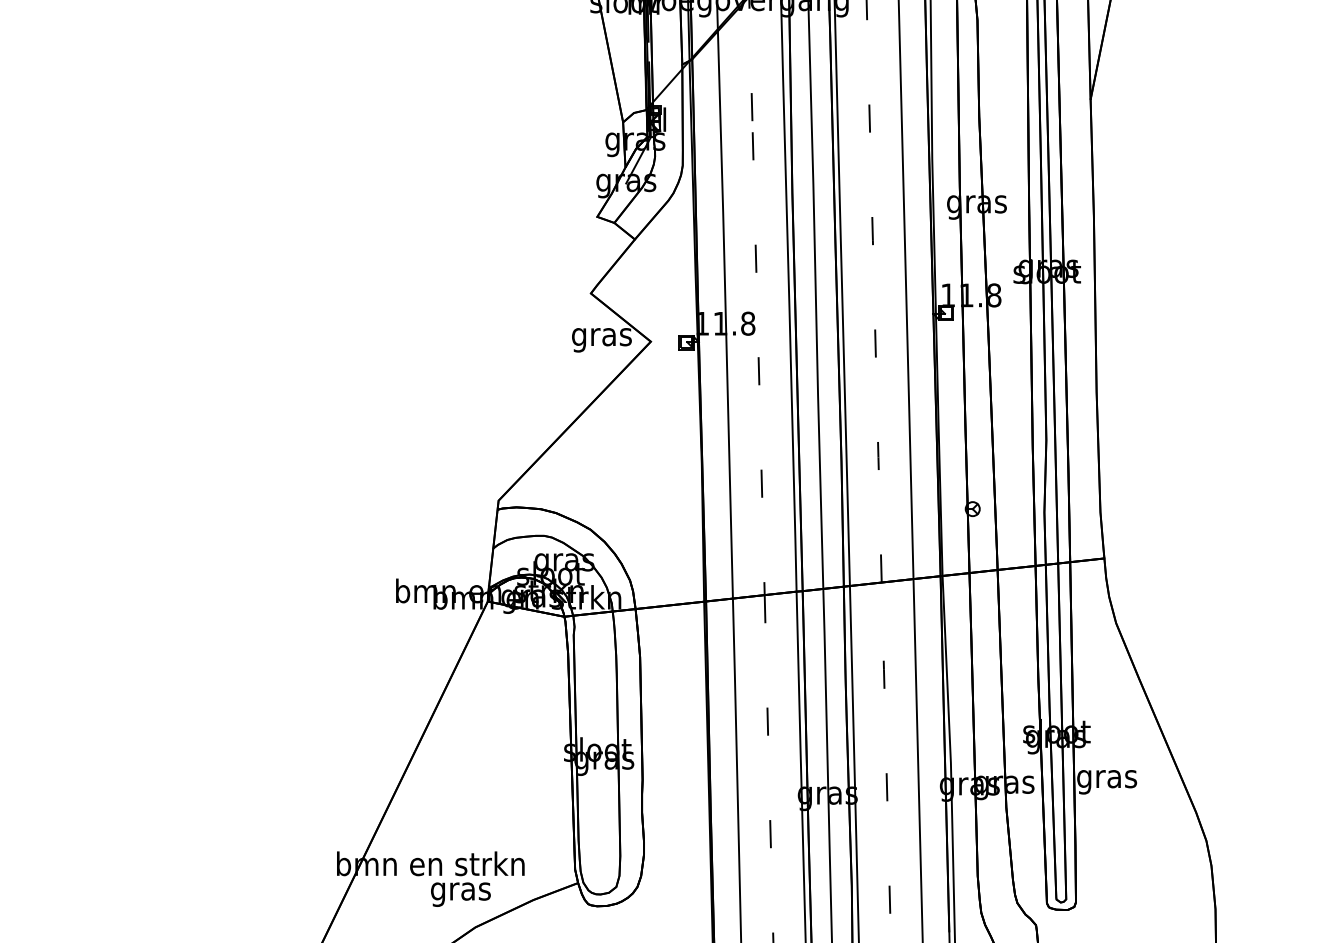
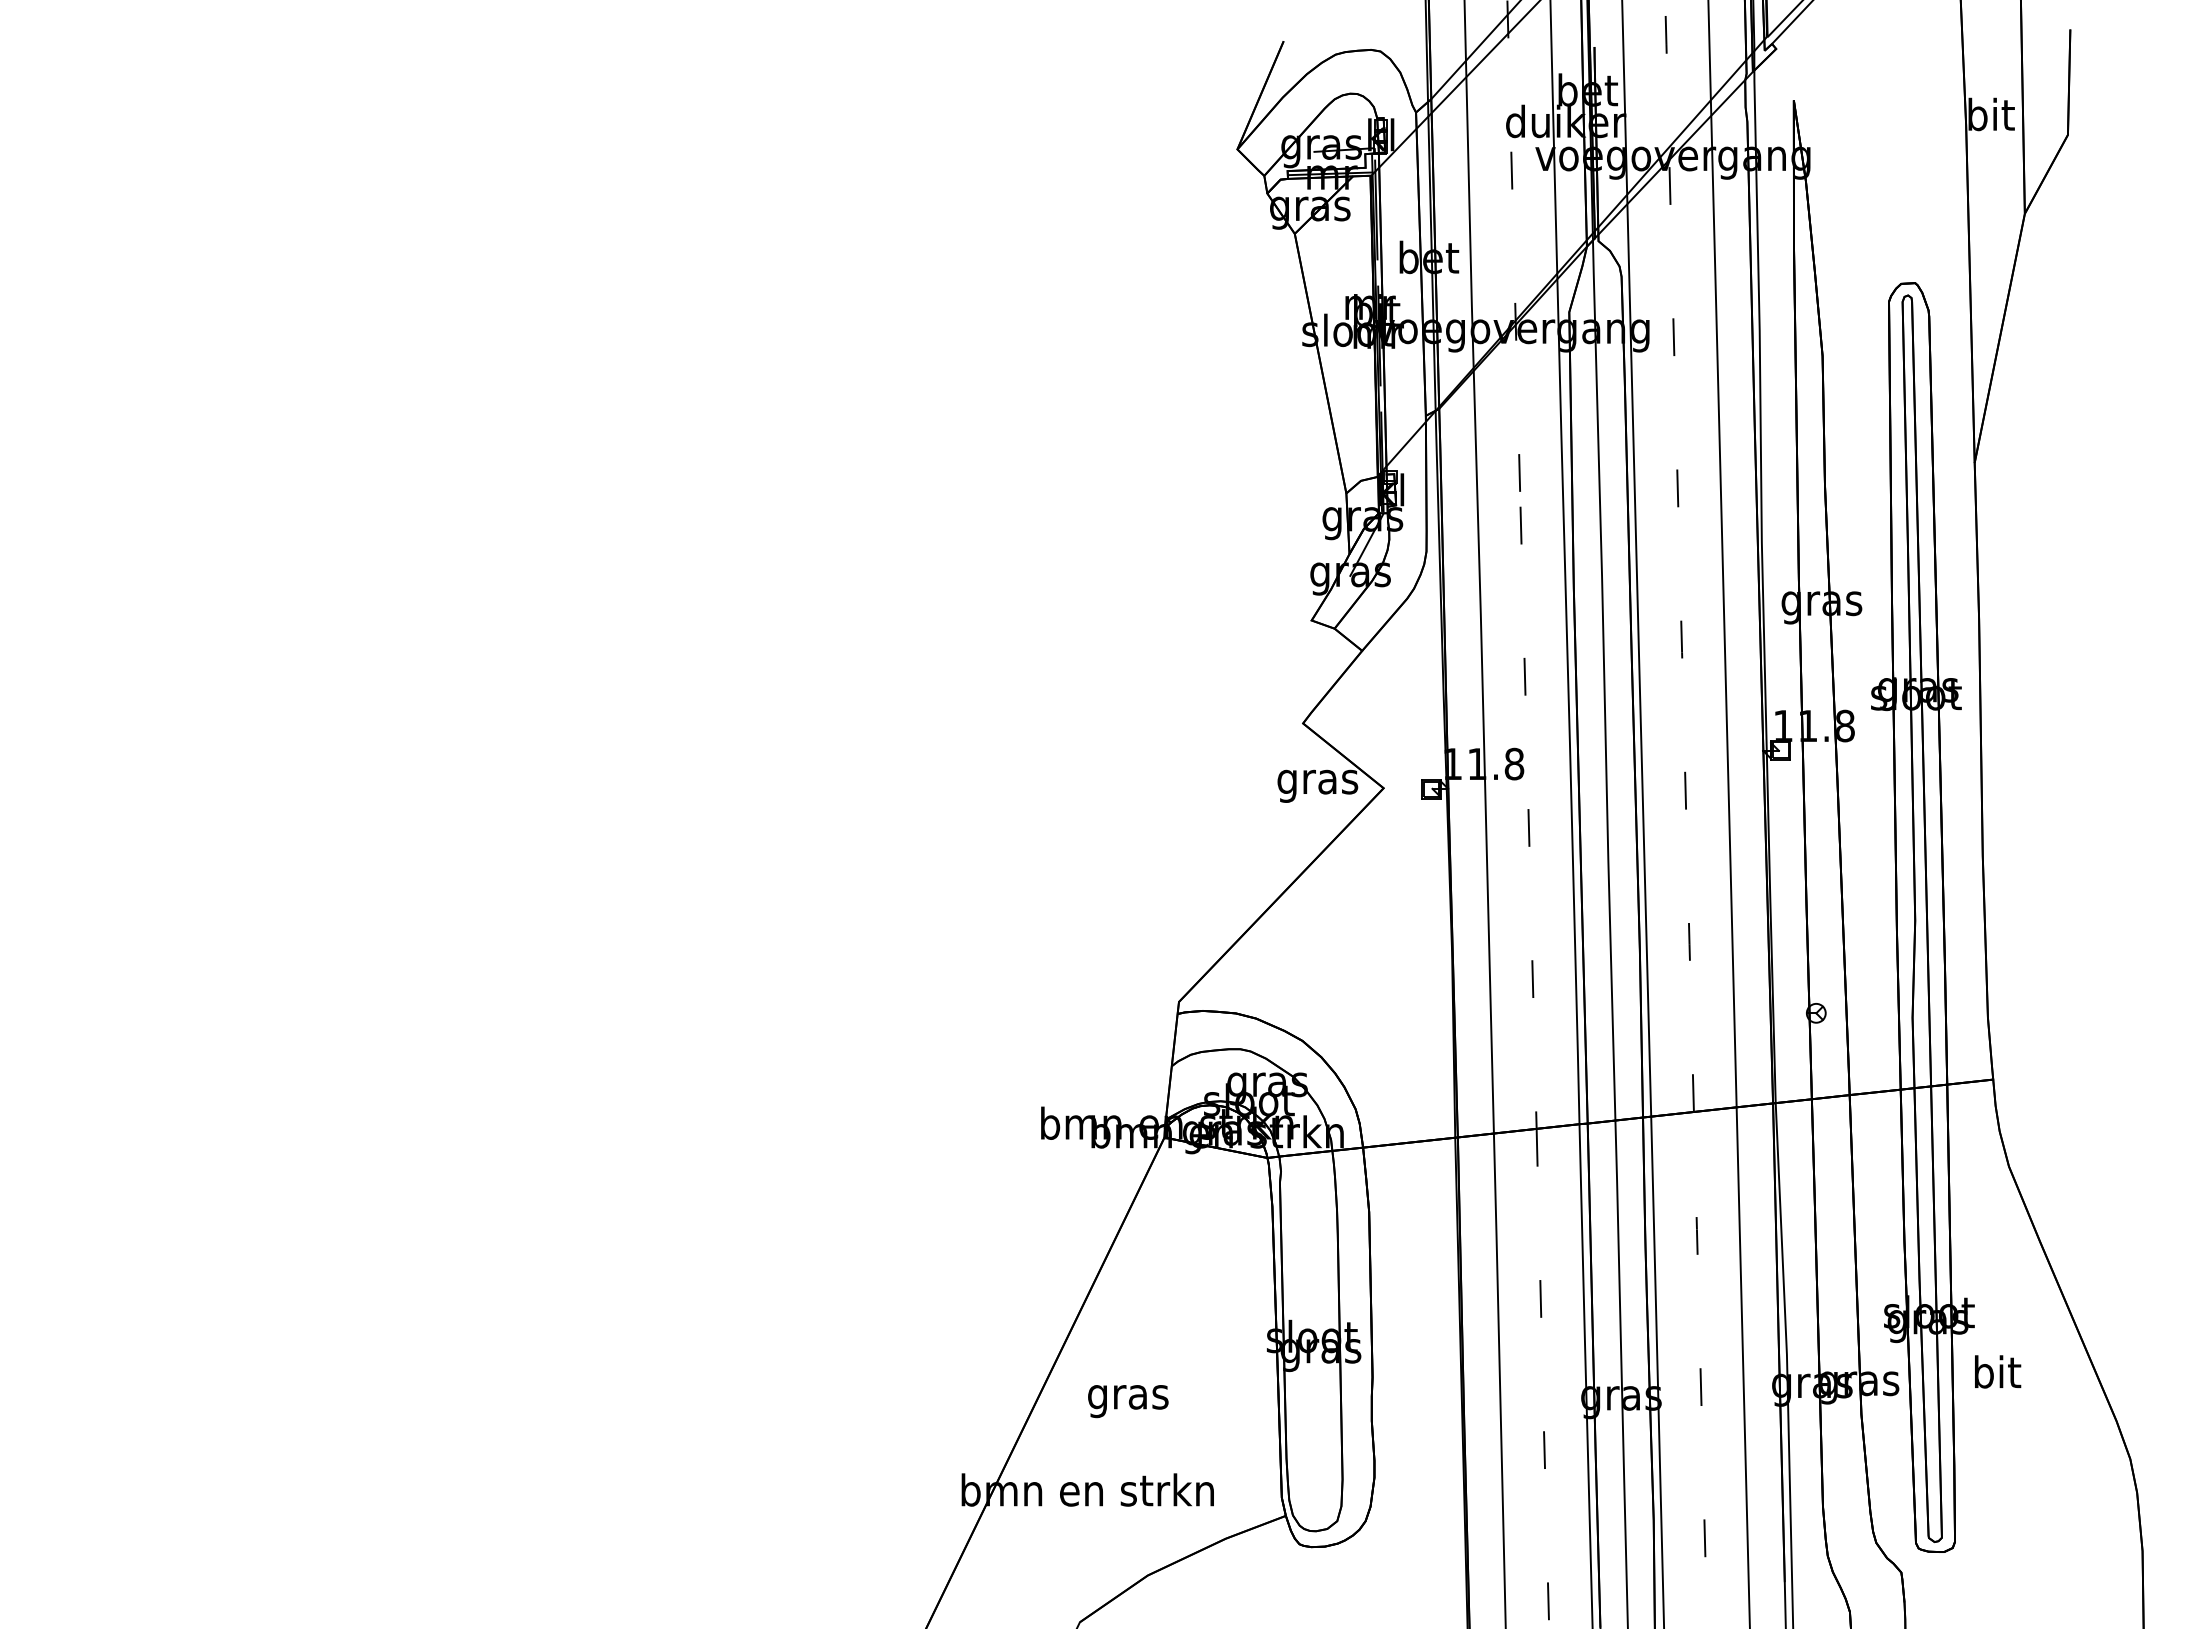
text: (1106, 778) -> (1996, 1375), gras -> bit
text: (461, 894) -> (1128, 1401), moved

